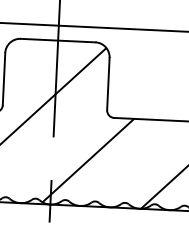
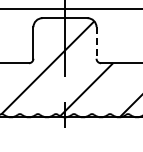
line: (108, 83) -> (96, 42), solid -> dashed

